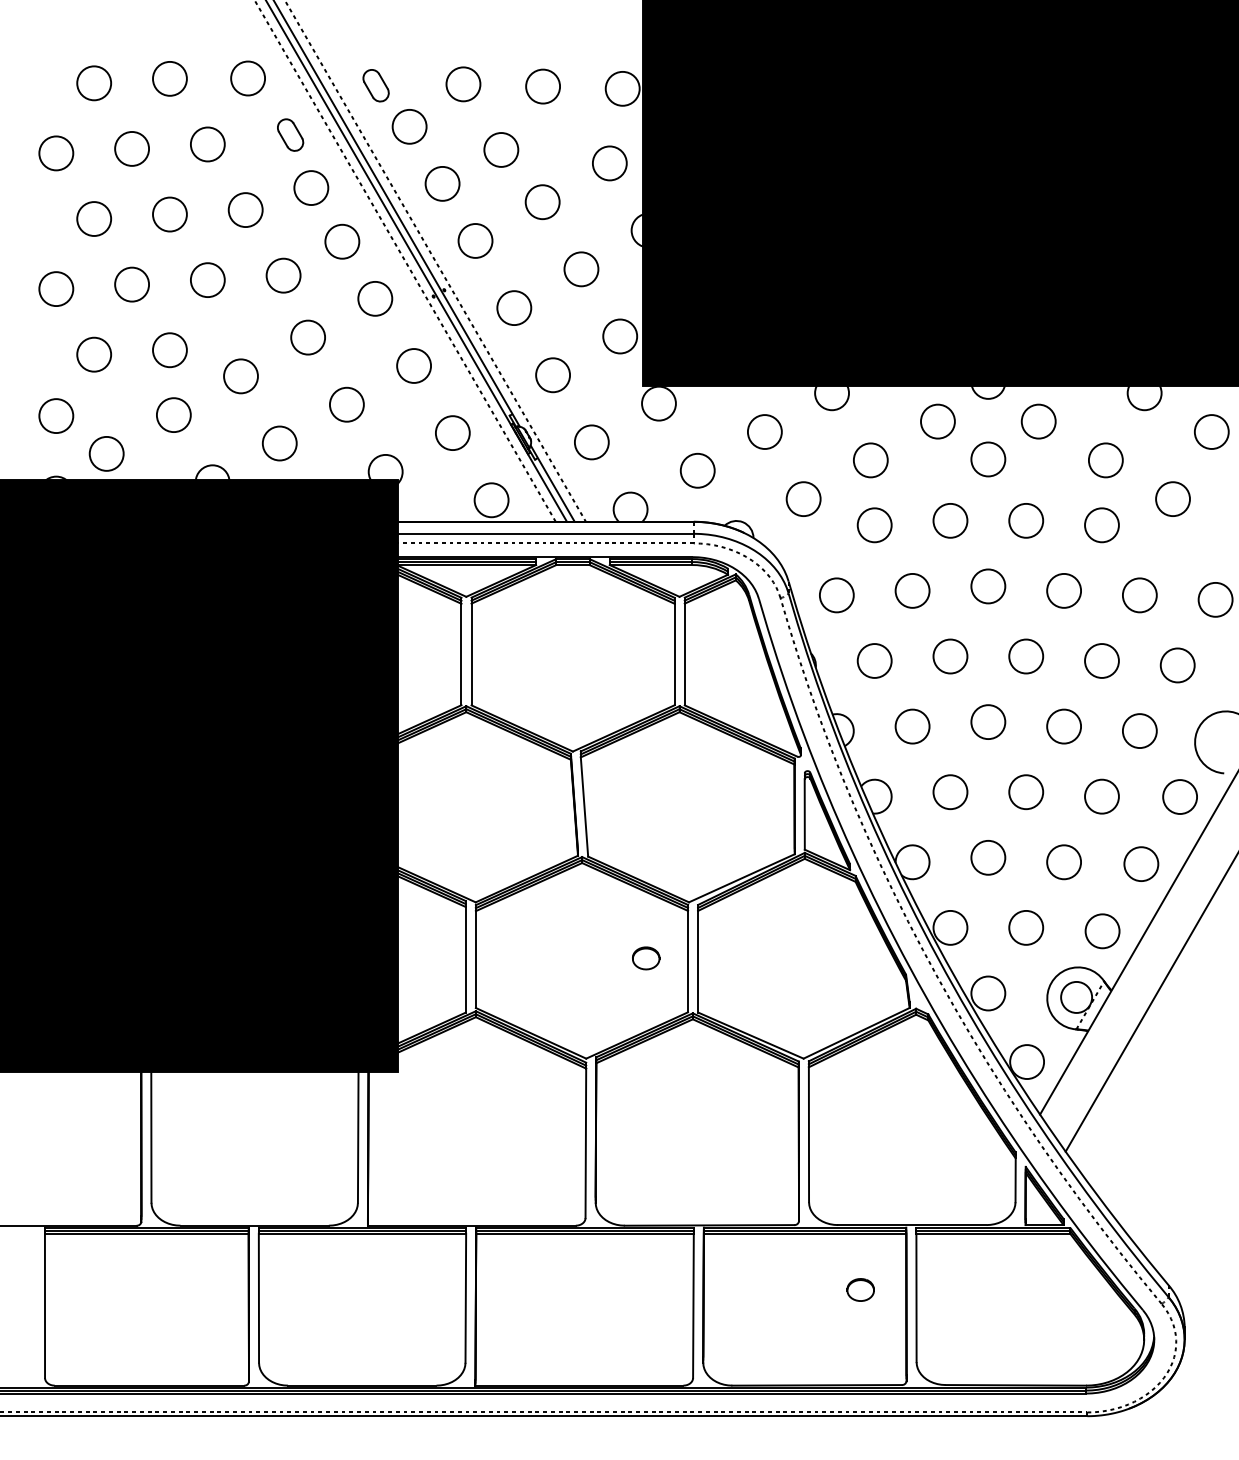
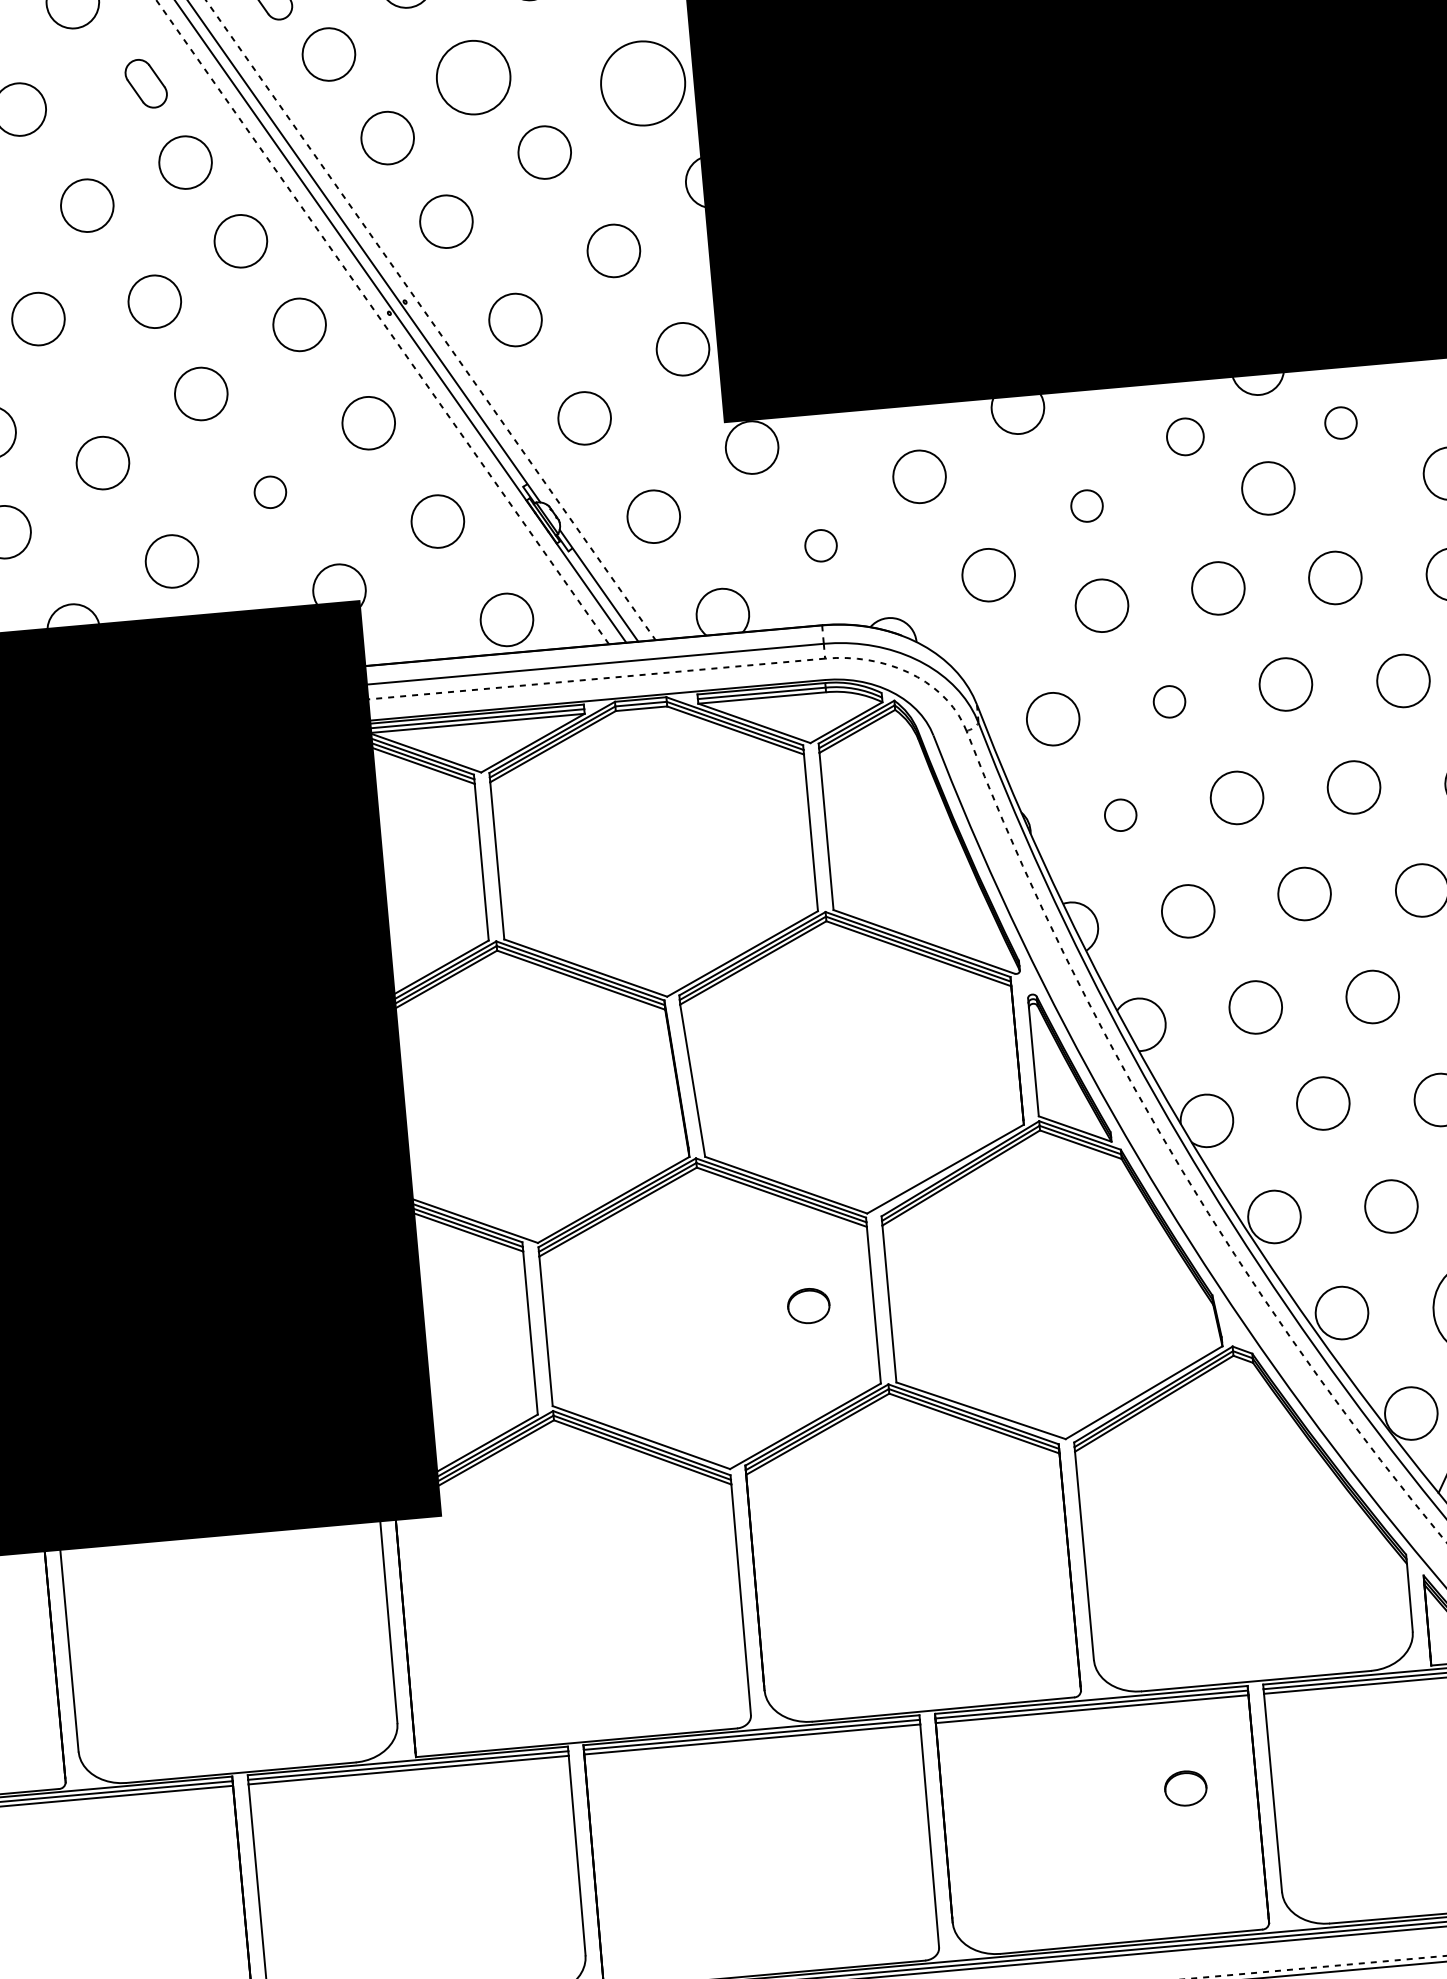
circle: (501, 149) -> (473, 76), size x1.4
circle: (609, 163) -> (642, 83), size x1.6
circle: (346, 404) -> (269, 492), size x0.6
circle: (937, 421) -> (1184, 436), size x0.7
circle: (1038, 421) -> (1340, 422), size x0.6
circle: (870, 460) -> (1086, 506), size x0.6
circle: (697, 470) -> (820, 545), size x0.6
circle: (912, 590) -> (1169, 701), size x0.6
circle: (874, 660) -> (1120, 814), size x0.6

